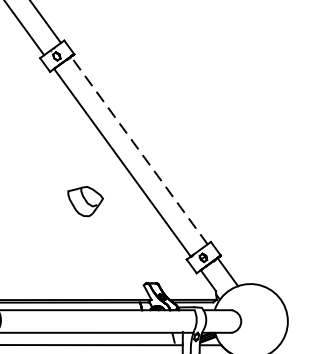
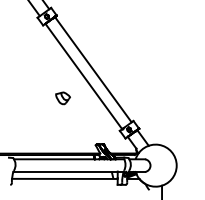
line: (137, 150) -> (92, 69), dashed -> solid
part: (84, 201) -> (62, 98), size x0.71

